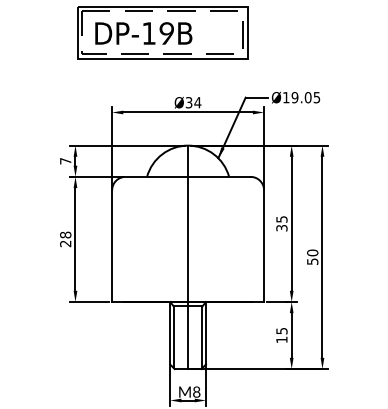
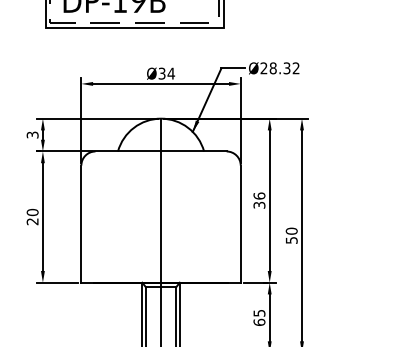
text: (301, 97) -> (279, 68), Ø19.05 -> Ø28.32
text: (65, 161) -> (32, 135), 7 -> 3
text: (281, 219) -> (259, 196), 35 -> 36
text: (65, 234) -> (32, 211), 28 -> 20
text: (281, 339) -> (259, 322), 15 -> 65

